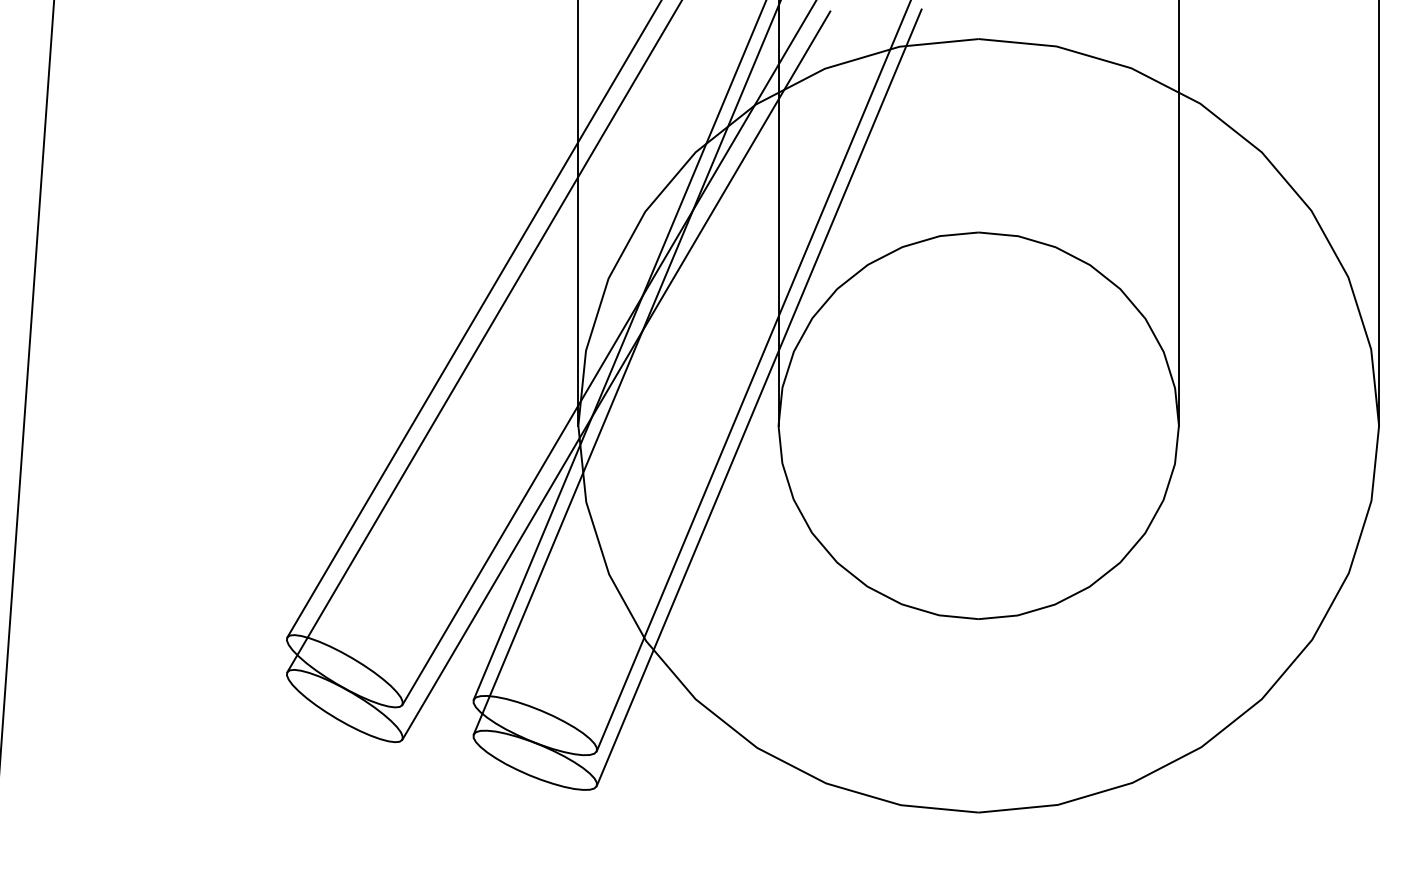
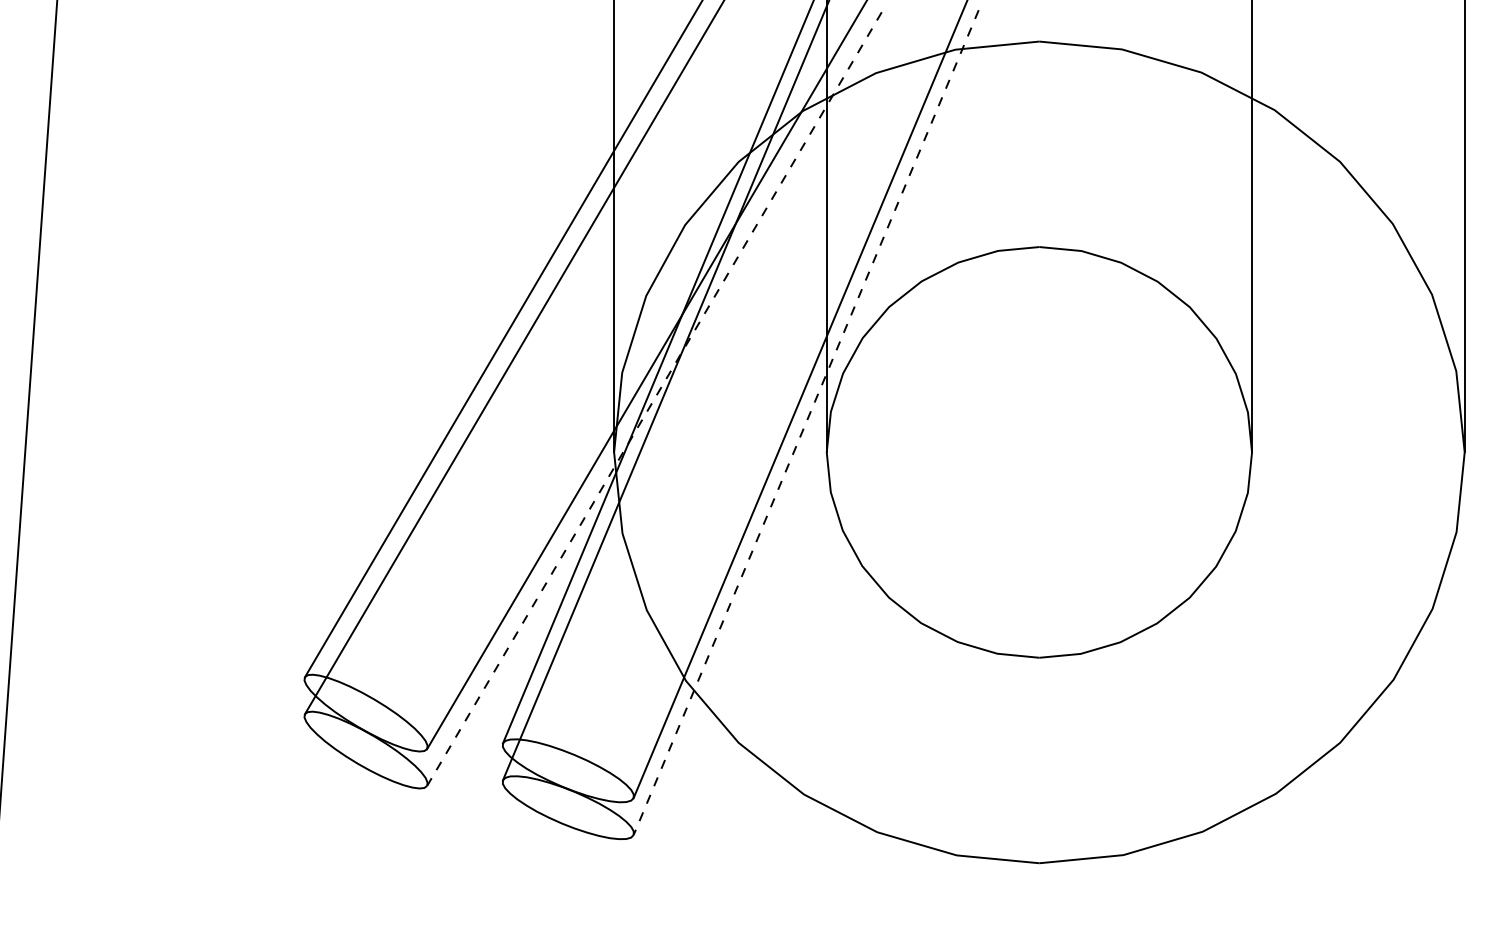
line: (616, 376) -> (654, 399), solid -> dashed
line: (759, 398) -> (806, 423), solid -> dashed

